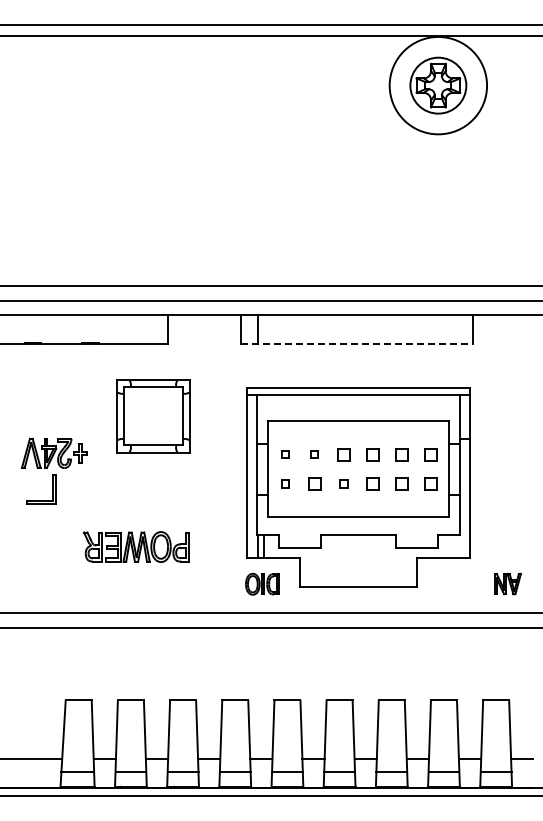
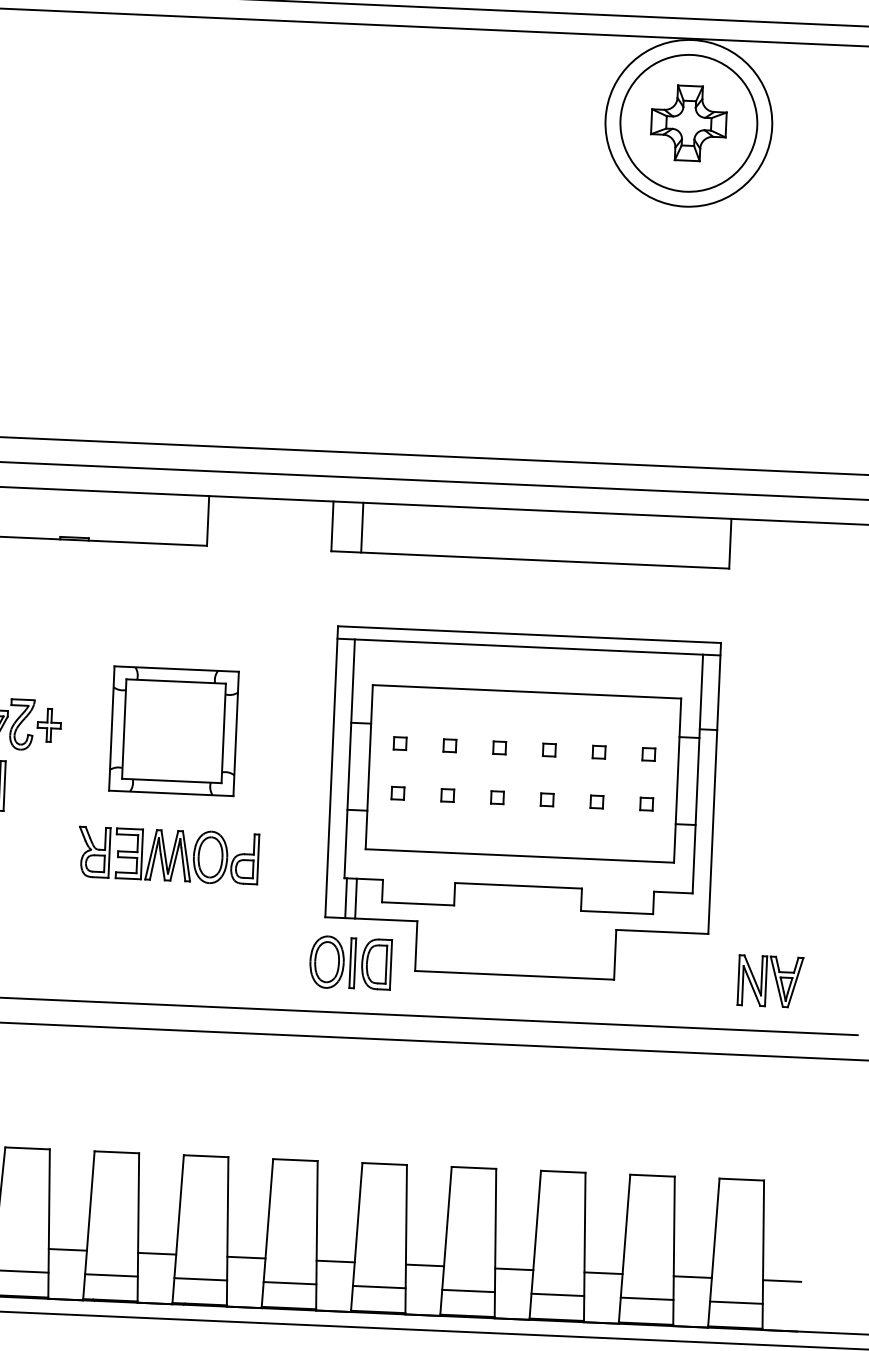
circle: (438, 85) -> (689, 123), size x1.43
line: (357, 344) -> (531, 560), dashed -> solid
part: (153, 416) -> (173, 731), moved
part: (343, 454) -> (498, 747), size x0.62
part: (372, 454) -> (548, 749), size x0.62
part: (401, 454) -> (598, 751), size x0.62
part: (430, 454) -> (647, 753), size x0.62
part: (314, 483) -> (447, 794), size x0.62
part: (372, 483) -> (546, 799), size x0.62
part: (401, 483) -> (596, 801), size x0.62
part: (430, 483) -> (645, 803), size x0.62
part: (136, 546) -> (168, 854), moved
part: (507, 583) -> (769, 980), size x1.43
part: (262, 584) -> (350, 963), size x1.43

